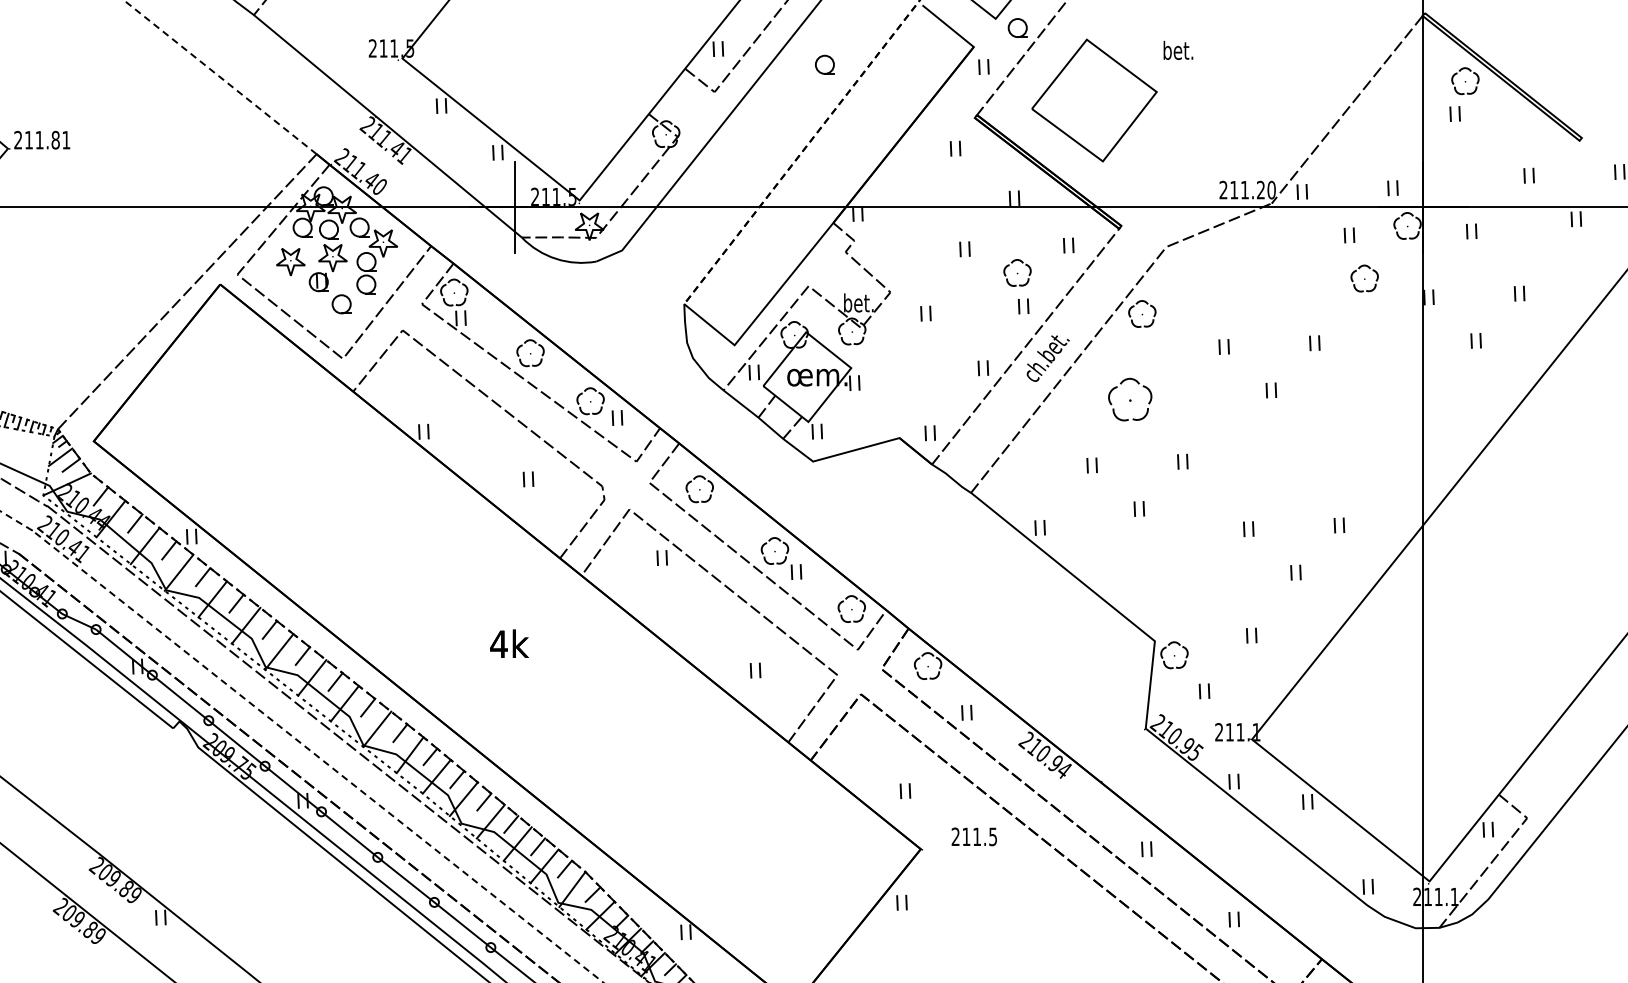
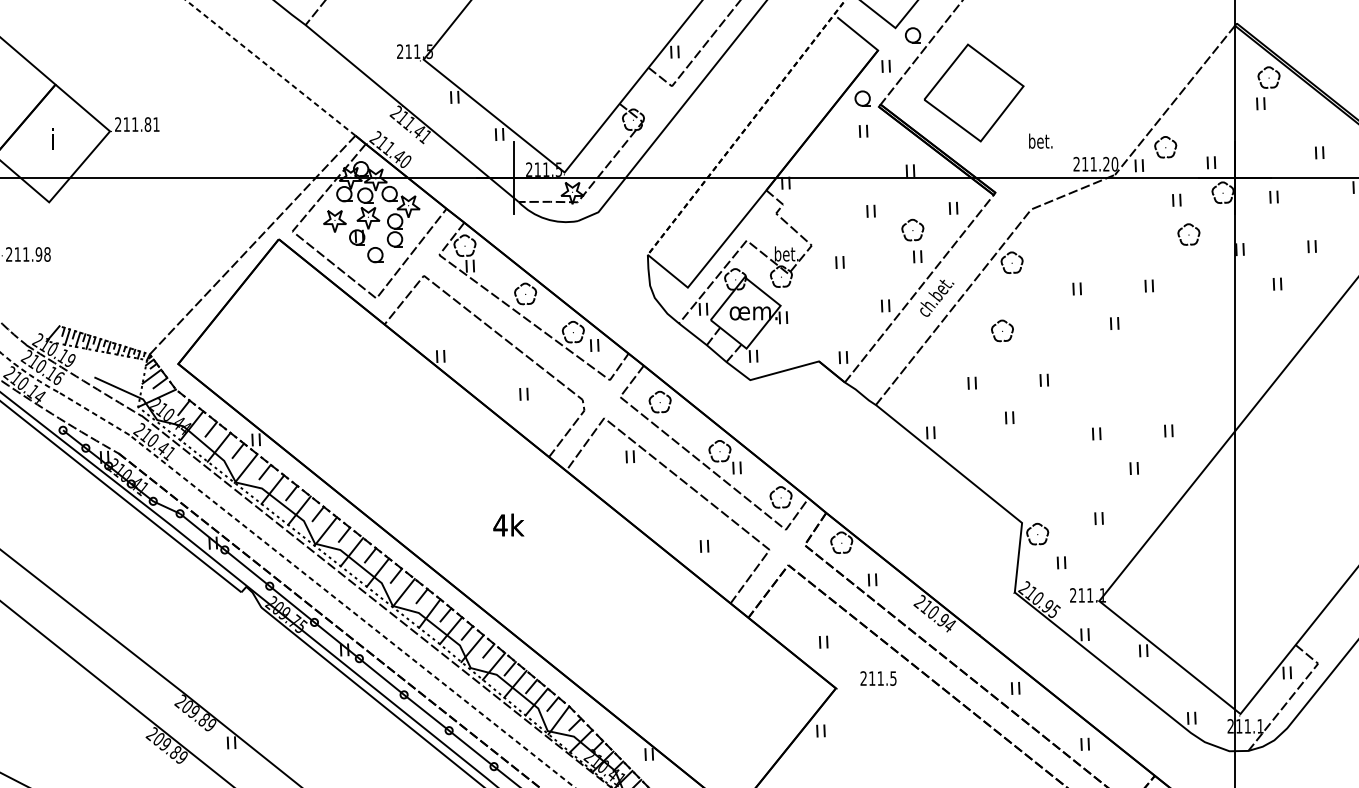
text: (1178, 49) -> (1040, 140), moved
part: (824, 64) -> (862, 98), moved
part: (1335, 169) -> (1165, 147), added
part: (1130, 399) -> (1002, 330), size x0.62

